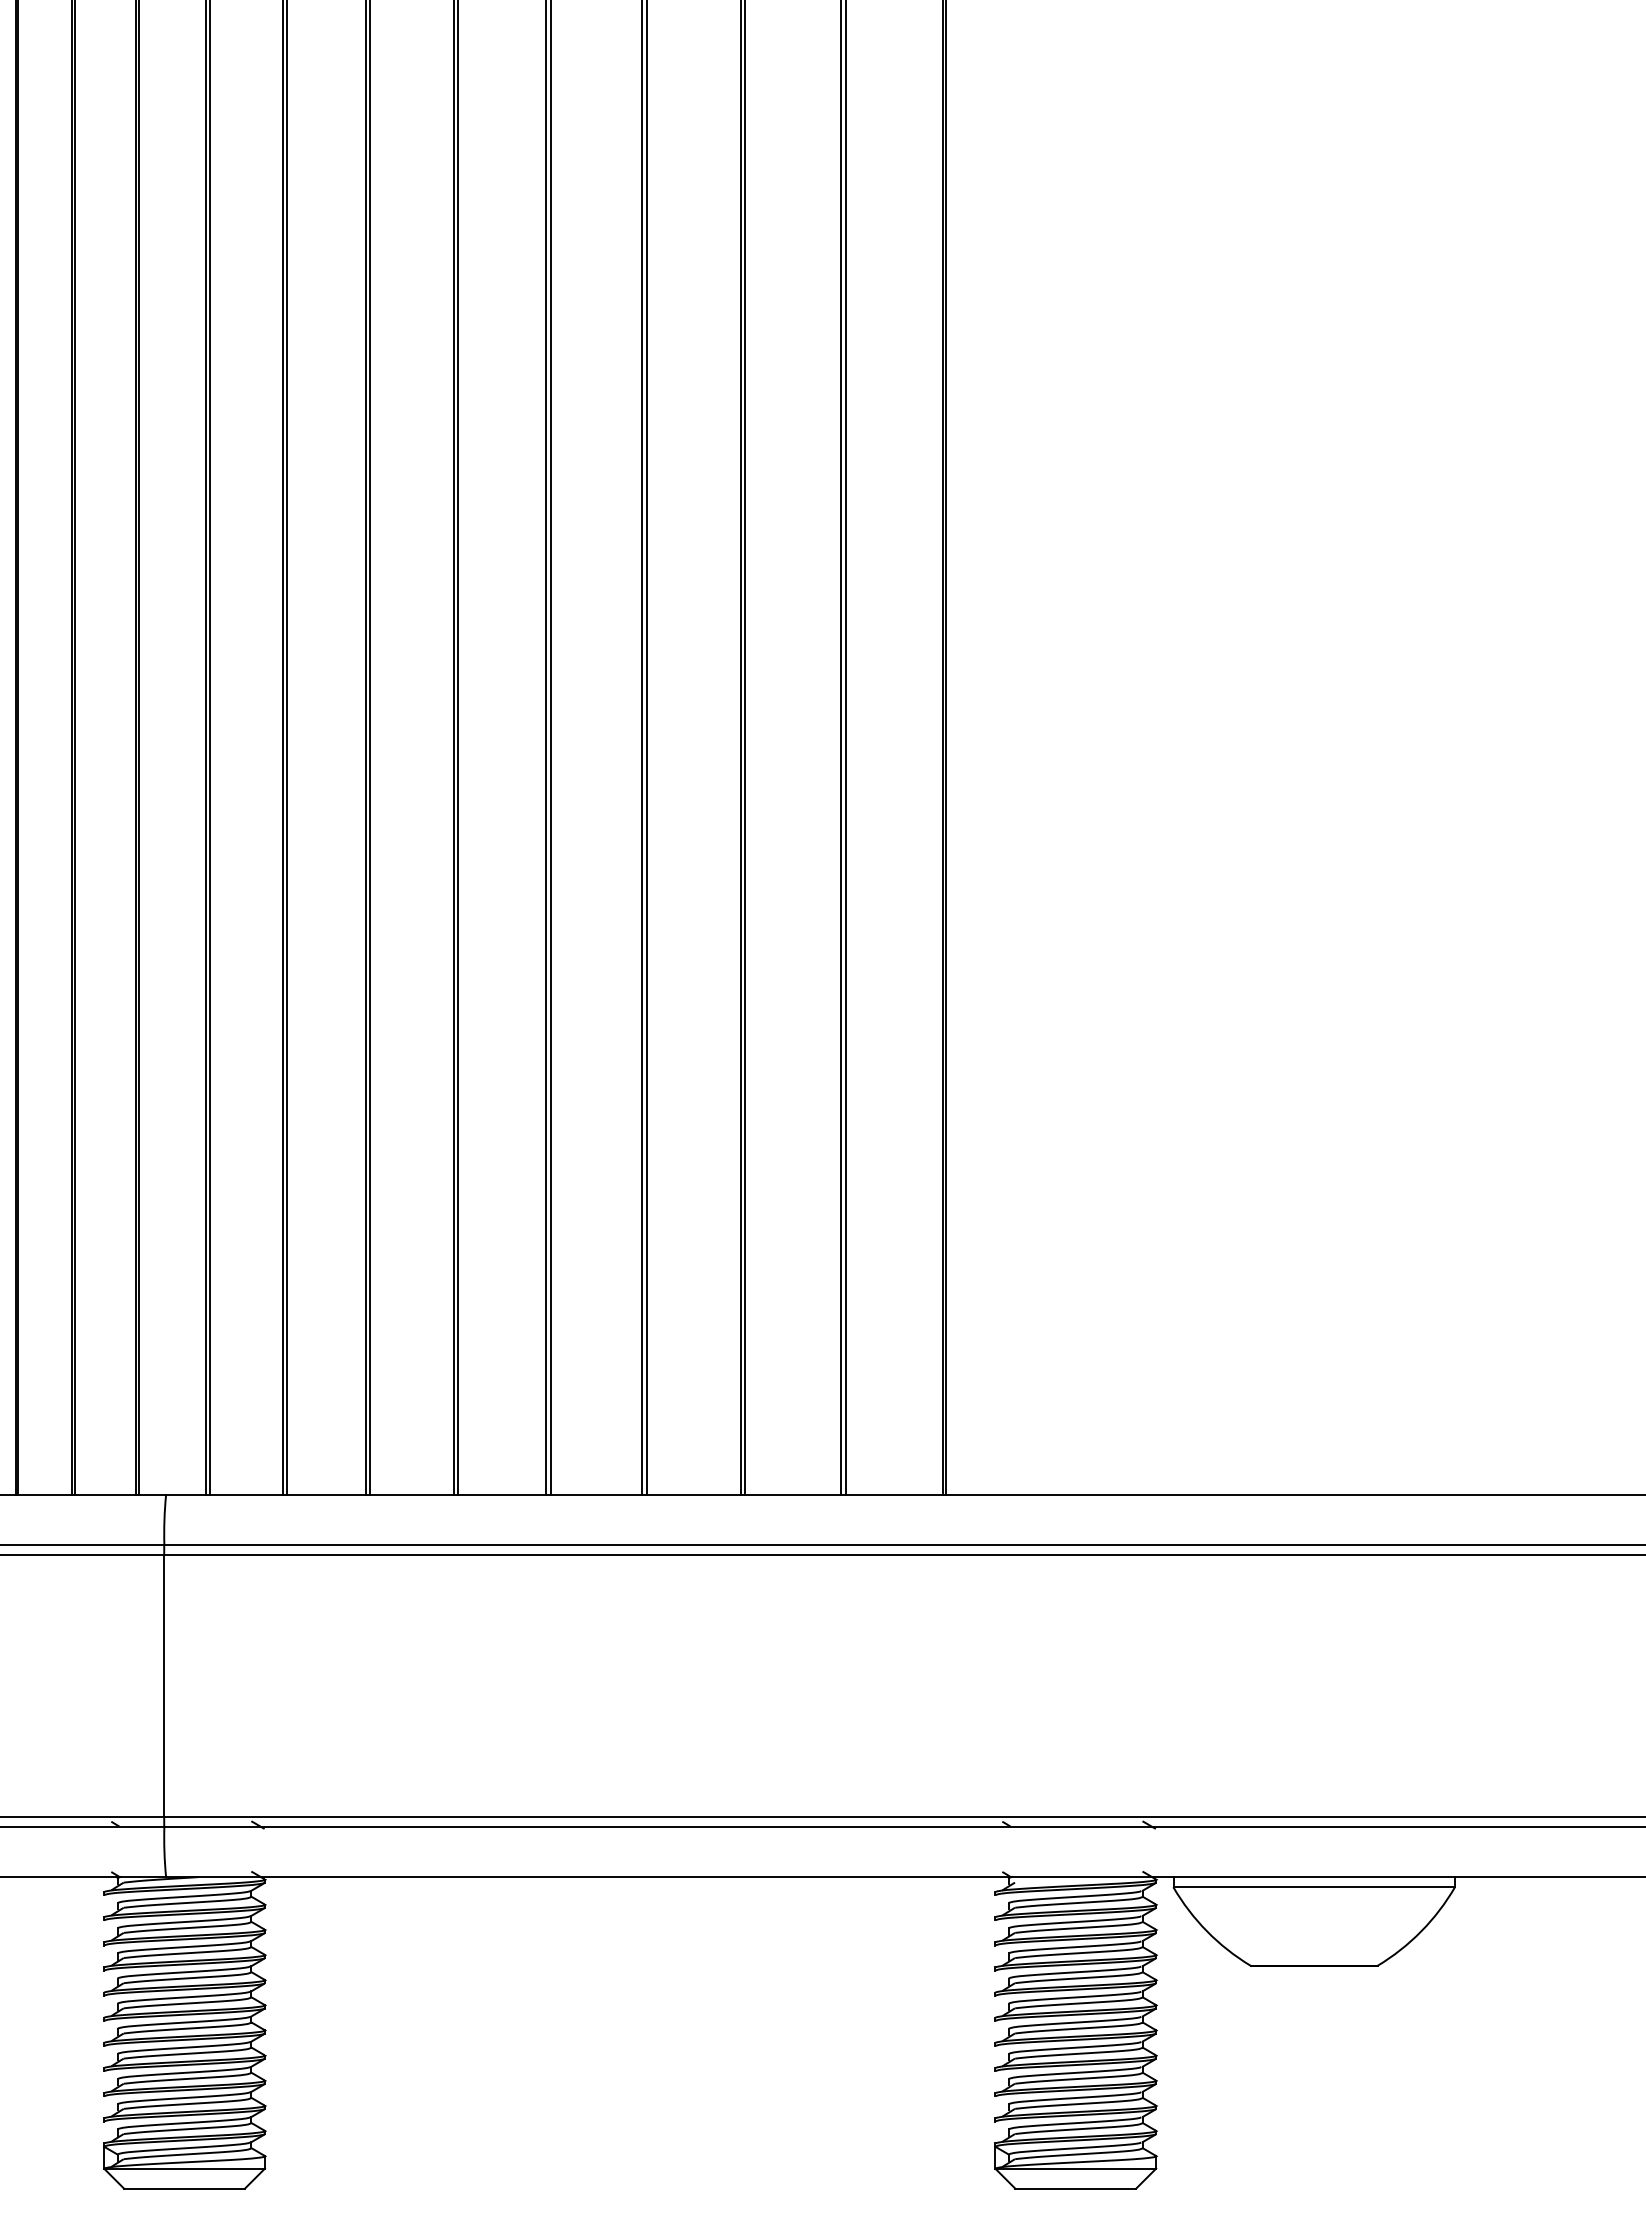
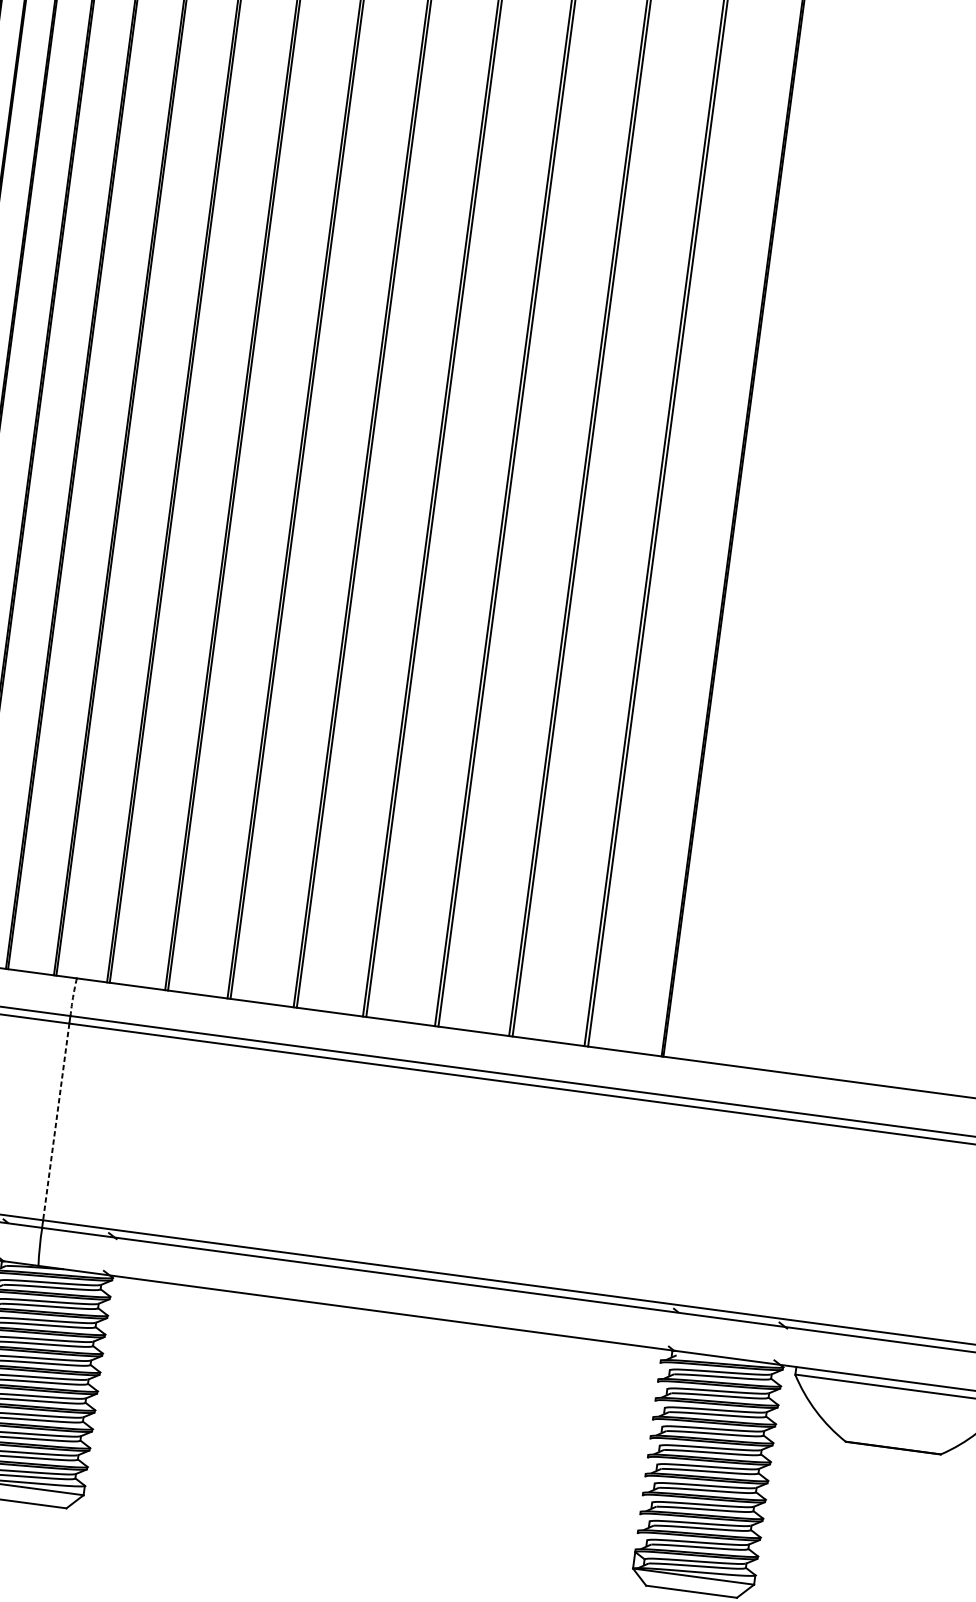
arc: (164, 1520) -> (73, 997), solid -> dashed
line: (164, 1685) -> (56, 1121), solid -> dashed

